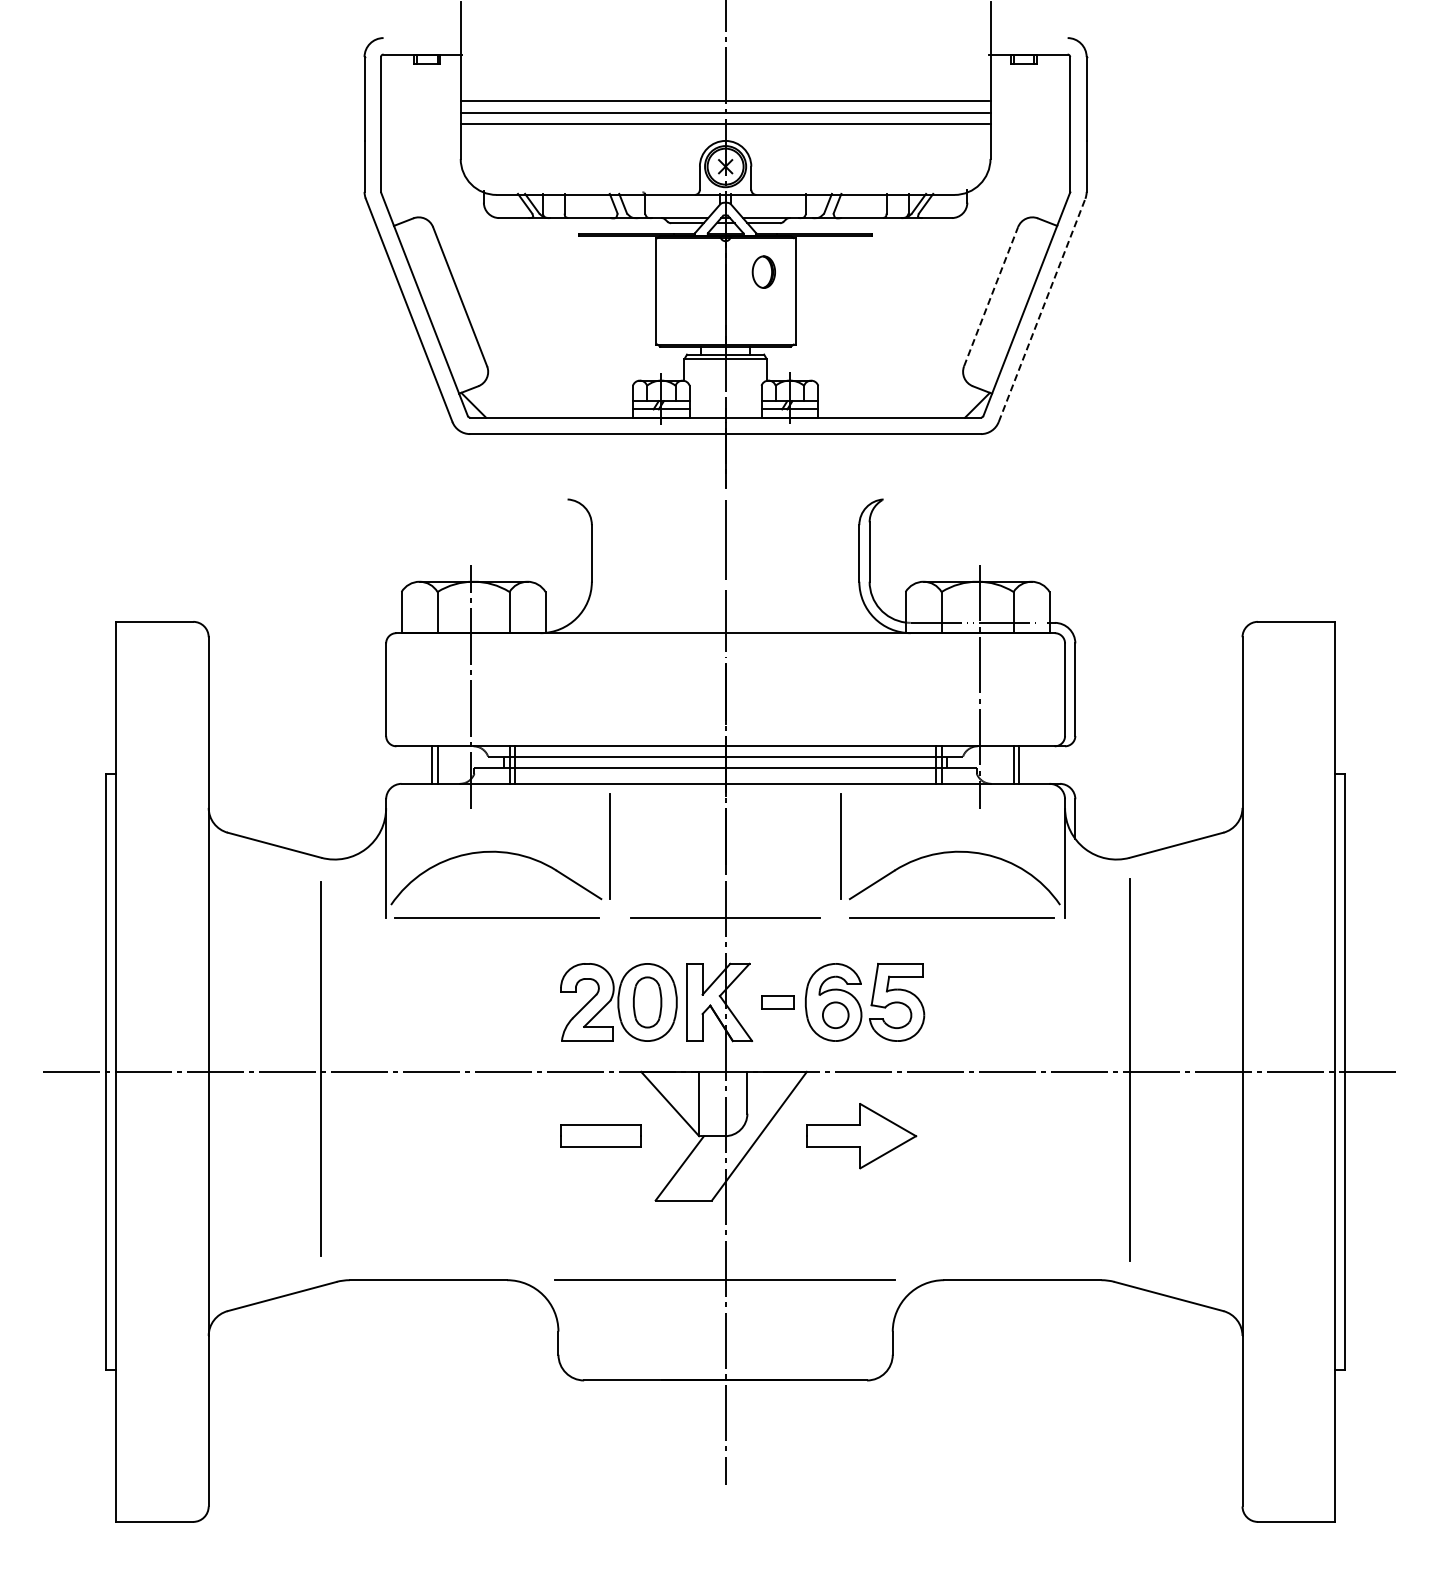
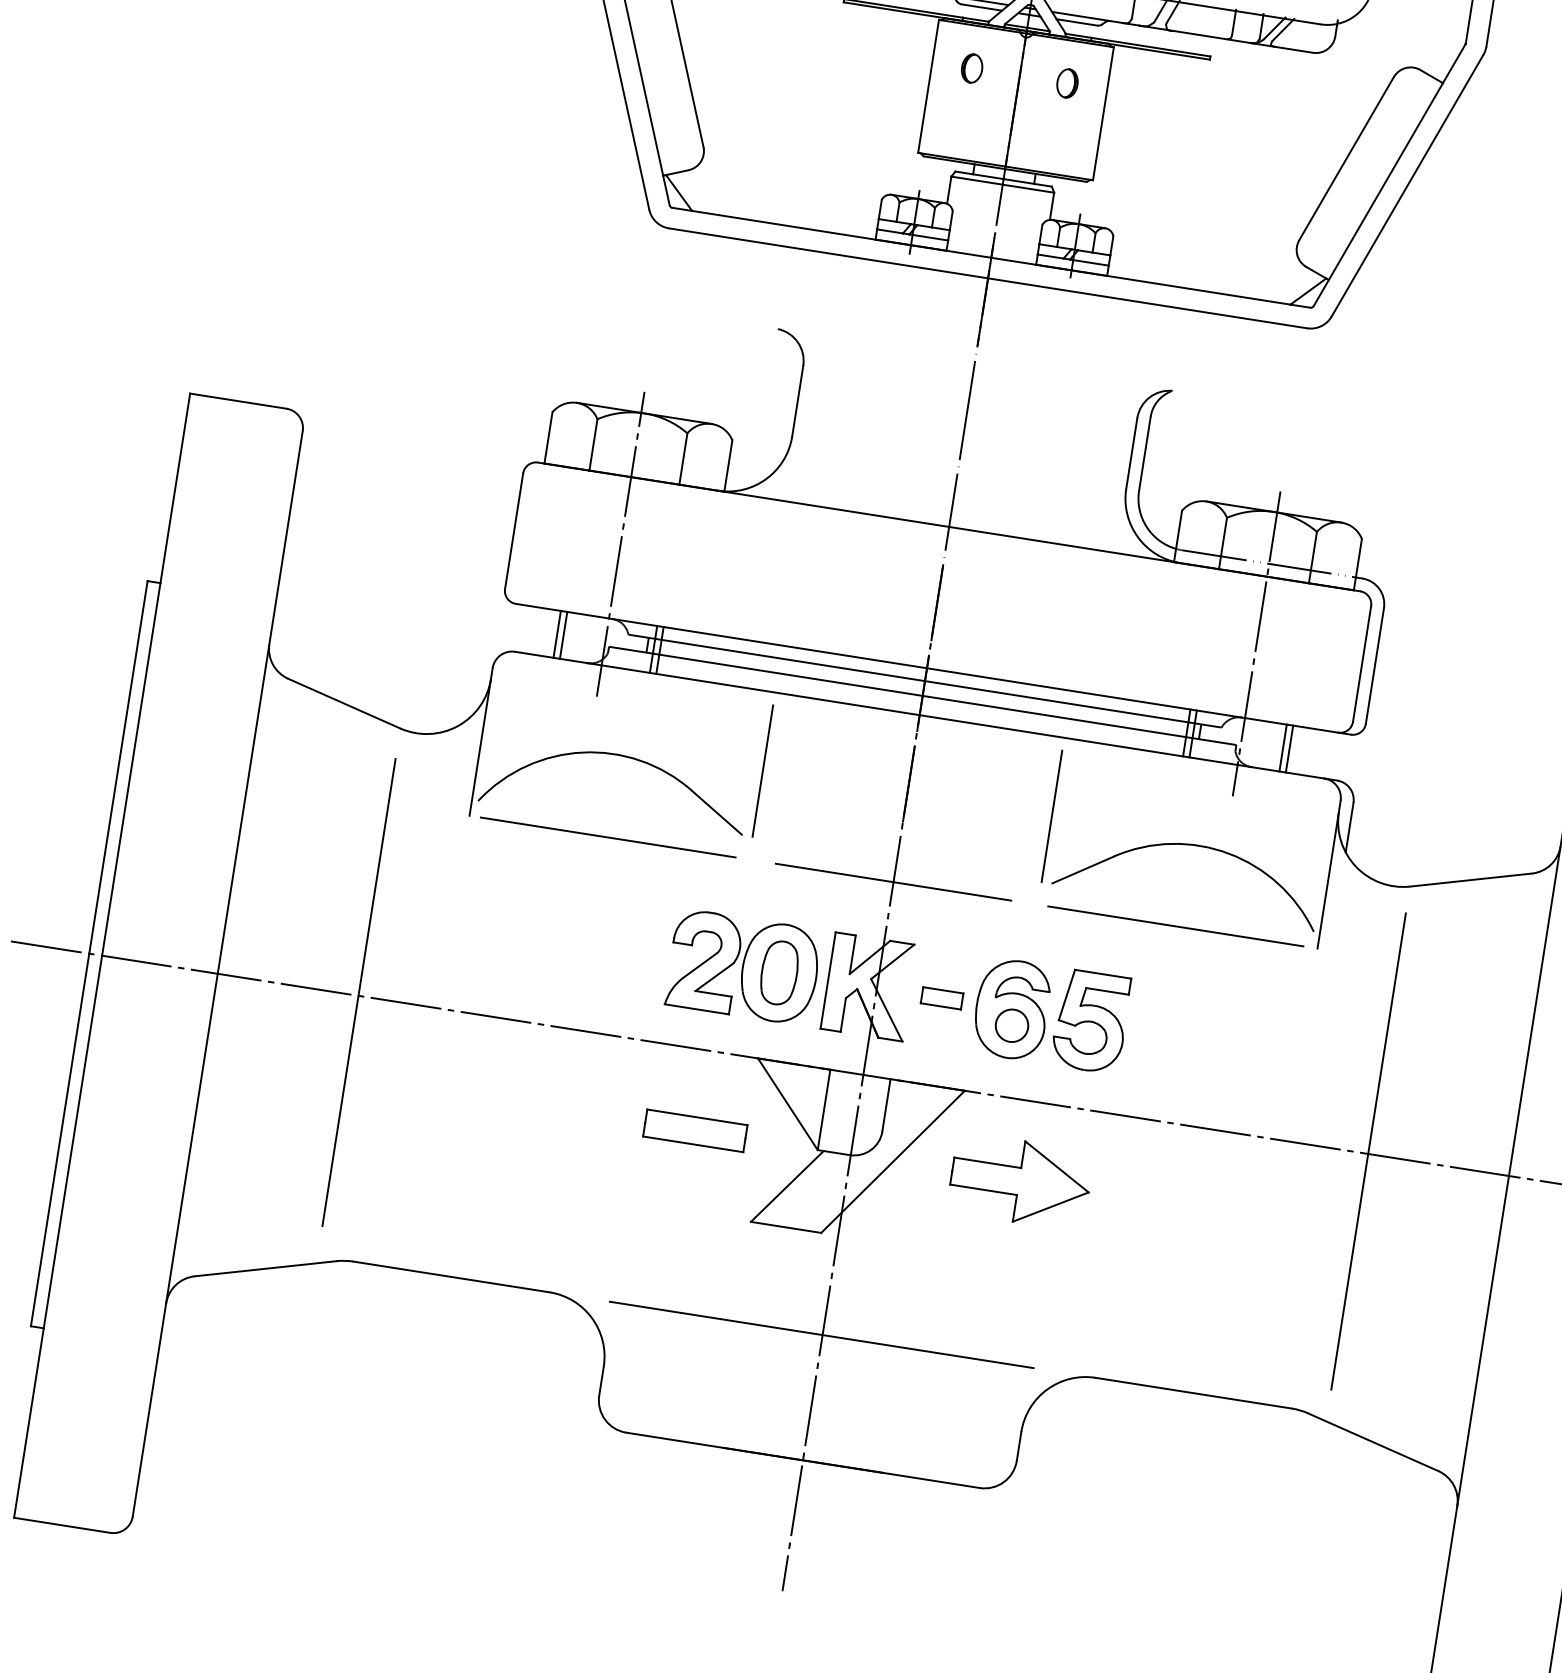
part: (687, 271) -> (972, 67), added
part: (763, 271) -> (1067, 82), size x0.71
line: (991, 296) -> (1347, 158), dashed -> solid
line: (1042, 310) -> (1408, 185), dashed -> solid

